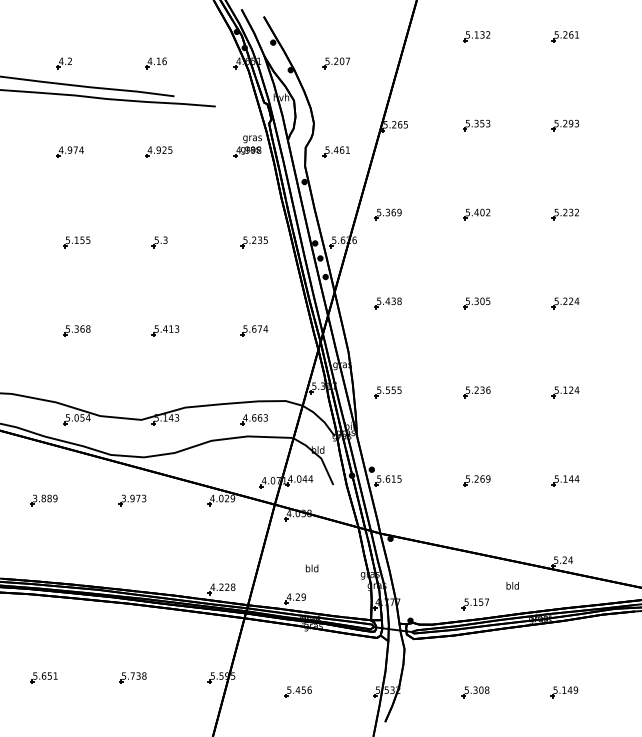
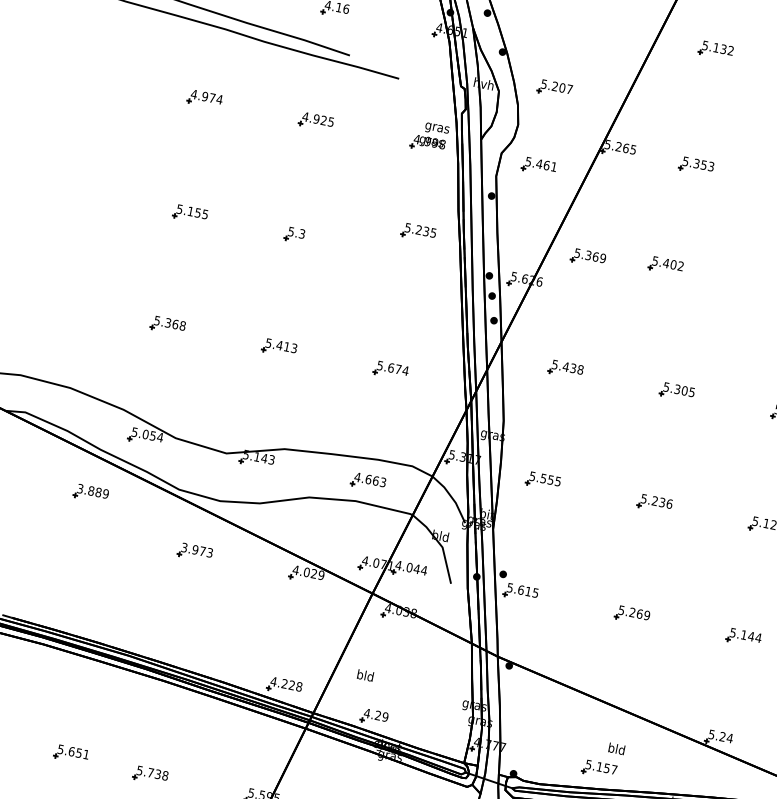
part: (476, 36) -> (715, 49), moved
part: (335, 63) -> (553, 88), moved
part: (476, 125) -> (696, 166), moved
part: (476, 214) -> (665, 265), moved
part: (253, 242) -> (417, 232), moved
part: (43, 500) -> (90, 493), moved
text: (311, 568) -> (364, 675), moved
text: (512, 585) -> (616, 748), moved
part: (43, 677) -> (70, 753), moved

